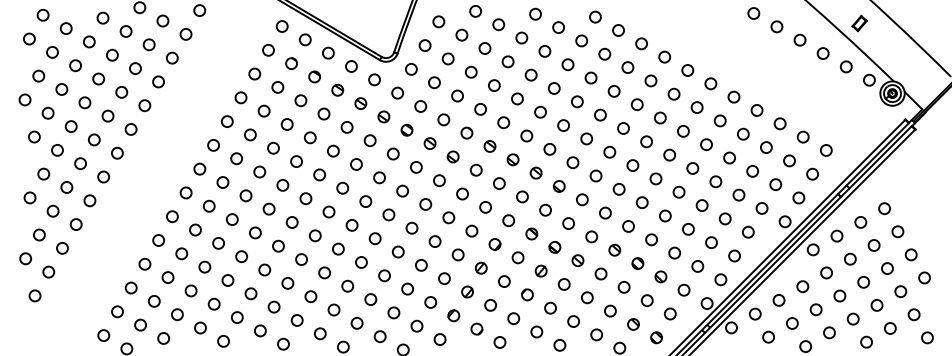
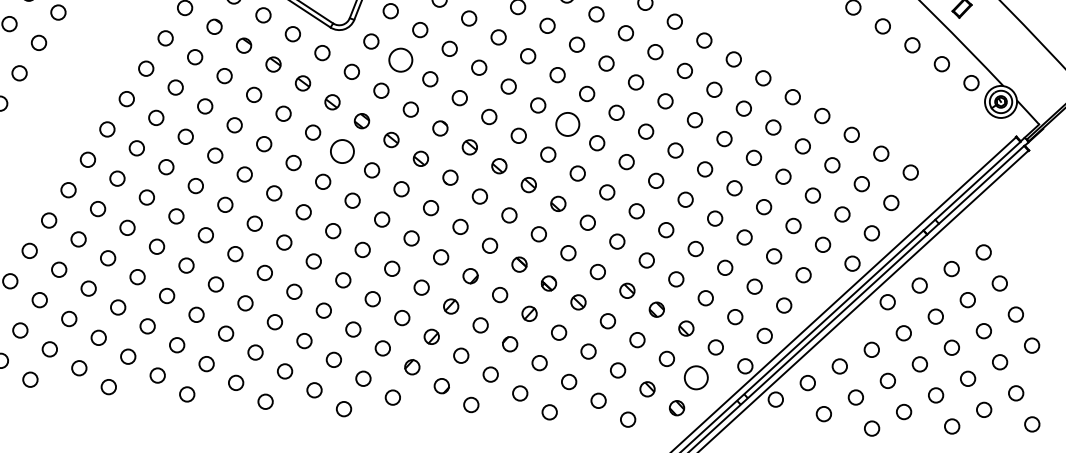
circle: (434, 82) -> (400, 60), size x1.6
circle: (563, 125) -> (567, 124), size x1.6
circle: (393, 153) -> (342, 150), size x1.6
circle: (670, 313) -> (696, 377), size x1.6

